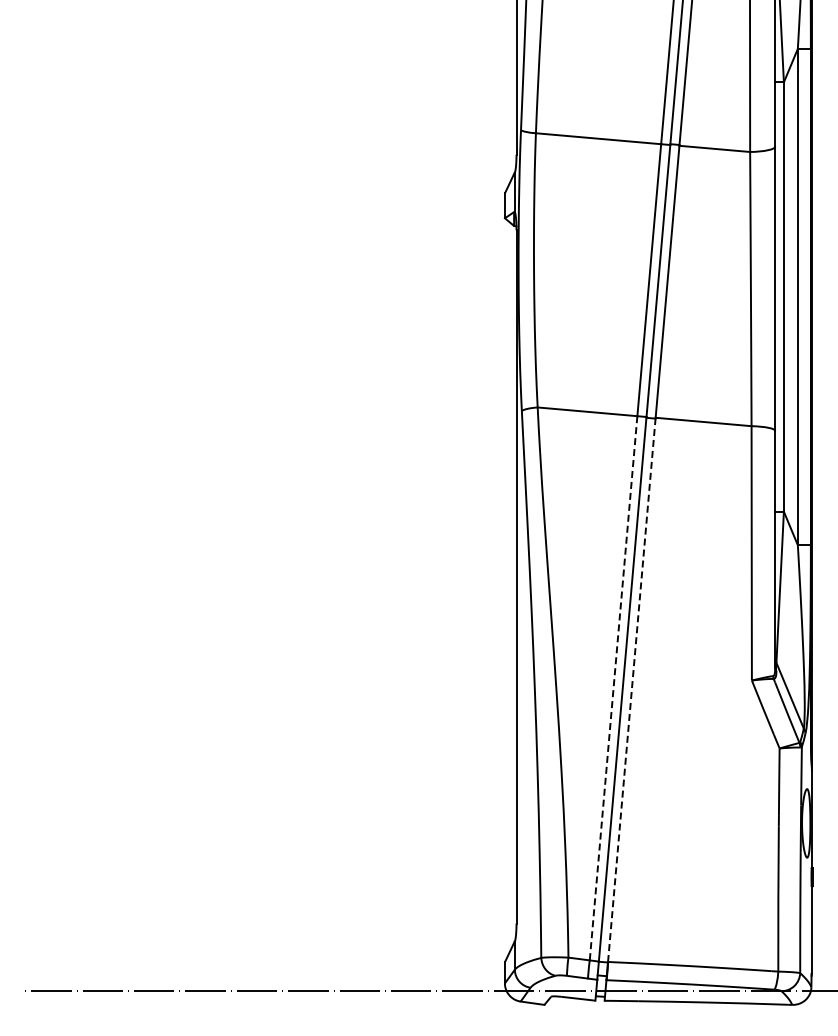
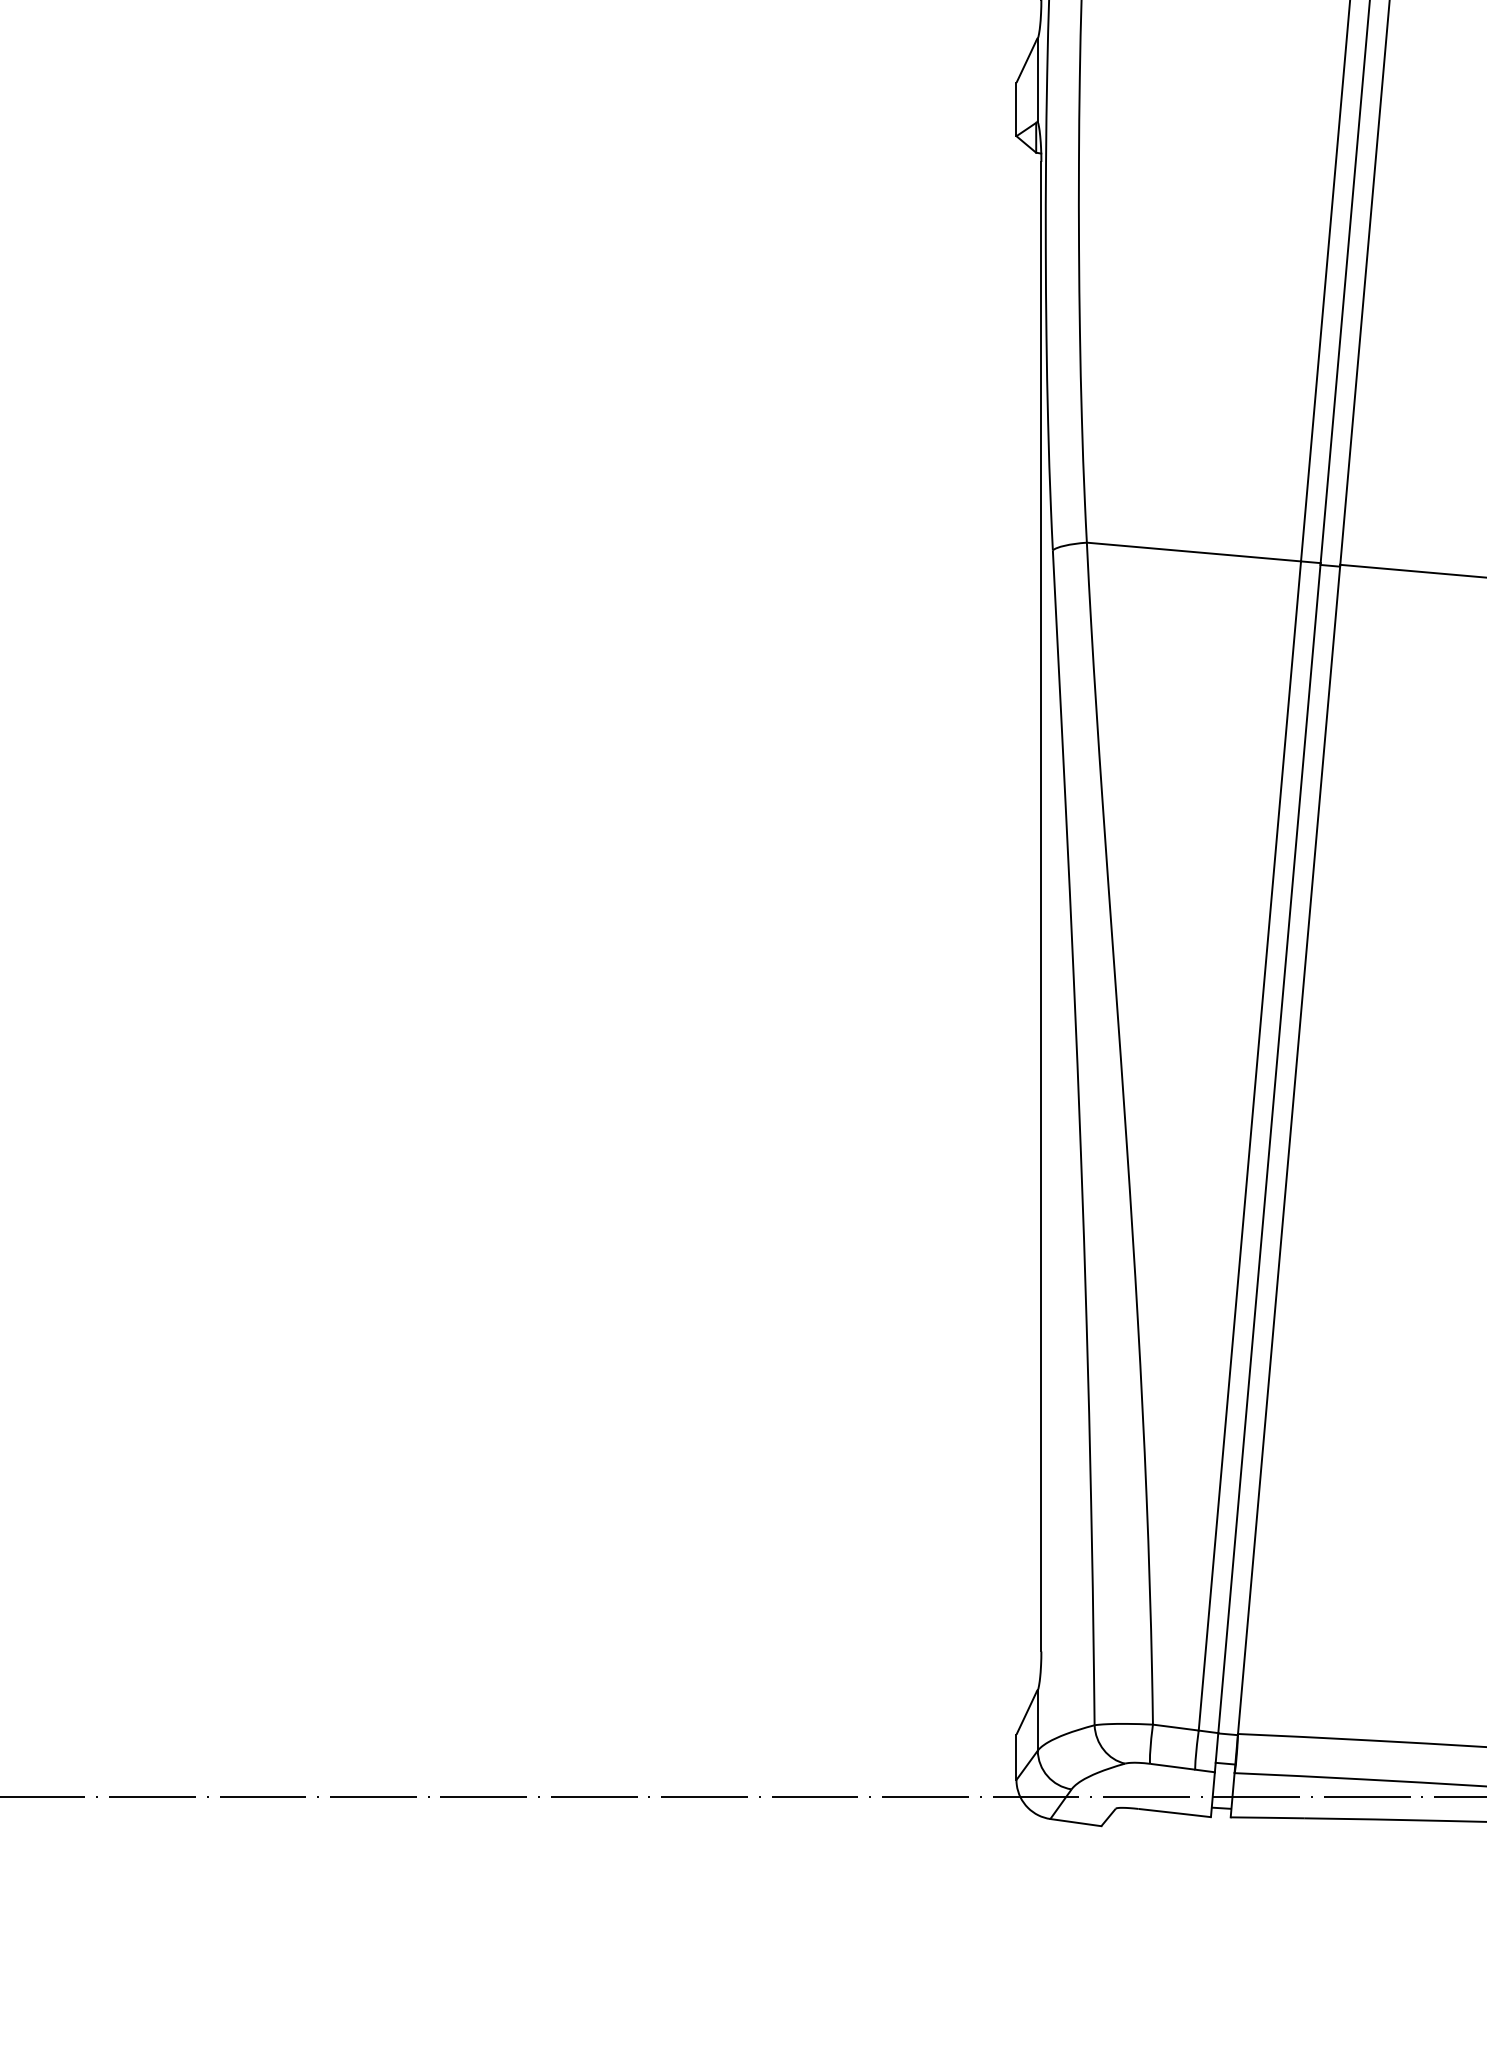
line: (613, 688) -> (1249, 1146), dashed -> solid
line: (631, 689) -> (1288, 1148), dashed -> solid

